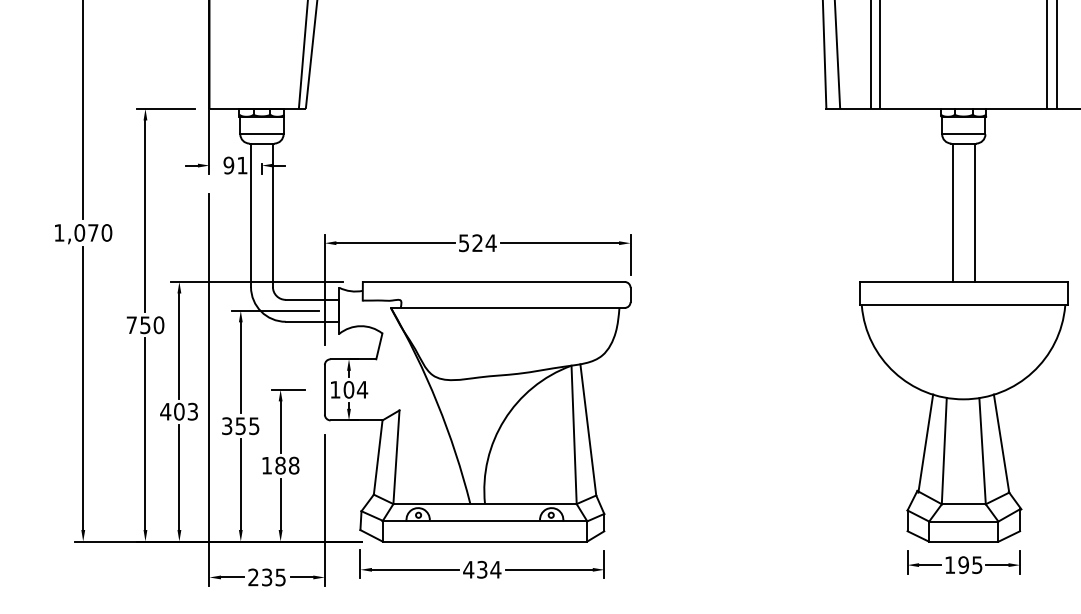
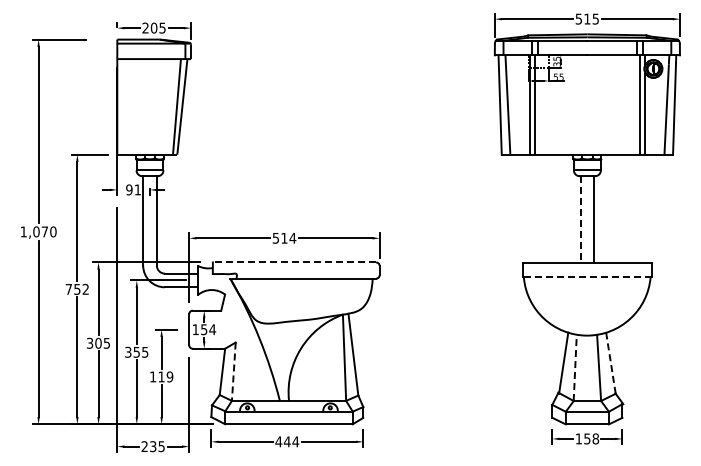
line: (952, 213) -> (580, 219), solid -> dashed
text: (477, 241) -> (284, 237), 524 -> 514
line: (493, 282) -> (294, 262), solid -> dashed
line: (963, 304) -> (587, 276), solid -> dashed
text: (158, 325) -> (85, 289), 750 -> 752
text: (349, 389) -> (204, 329), 104 -> 154
text: (177, 410) -> (97, 342), 403 -> 305
line: (1000, 444) -> (610, 363), solid -> dashed
line: (944, 450) -> (575, 367), solid -> dashed
line: (395, 458) -> (233, 372), solid -> dashed
text: (286, 464) -> (165, 376), 188 -> 119
text: (970, 564) -> (591, 438), 195 -> 158
text: (480, 569) -> (286, 441), 434 -> 444

